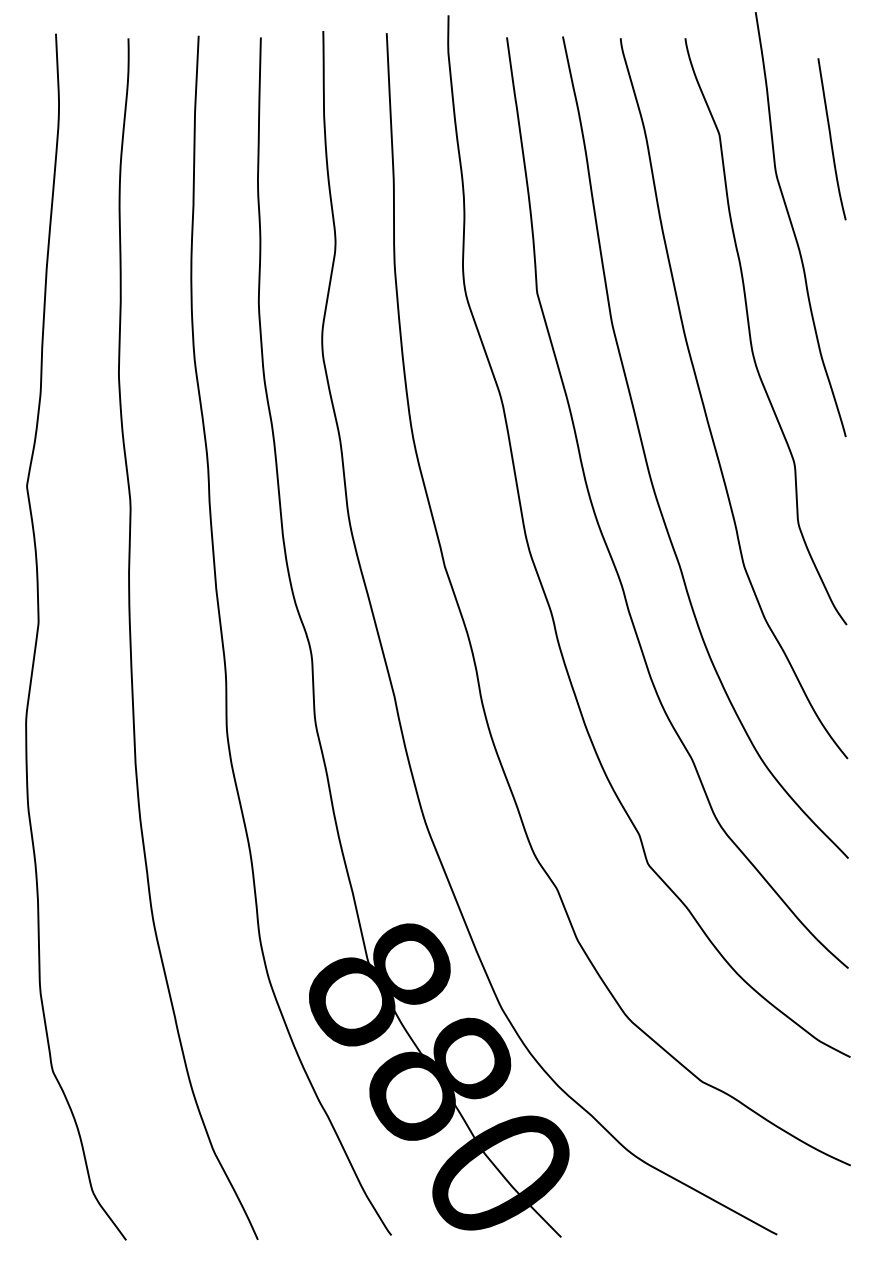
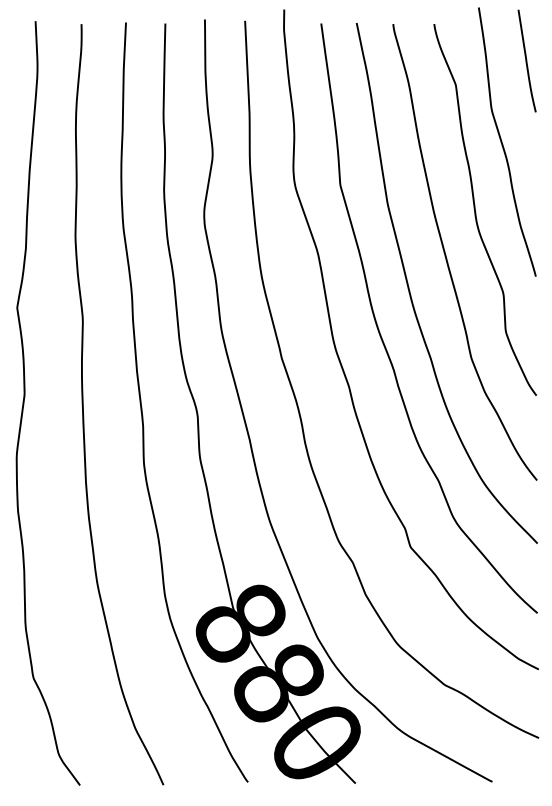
curve: (830, 138) -> (526, 60), moved

